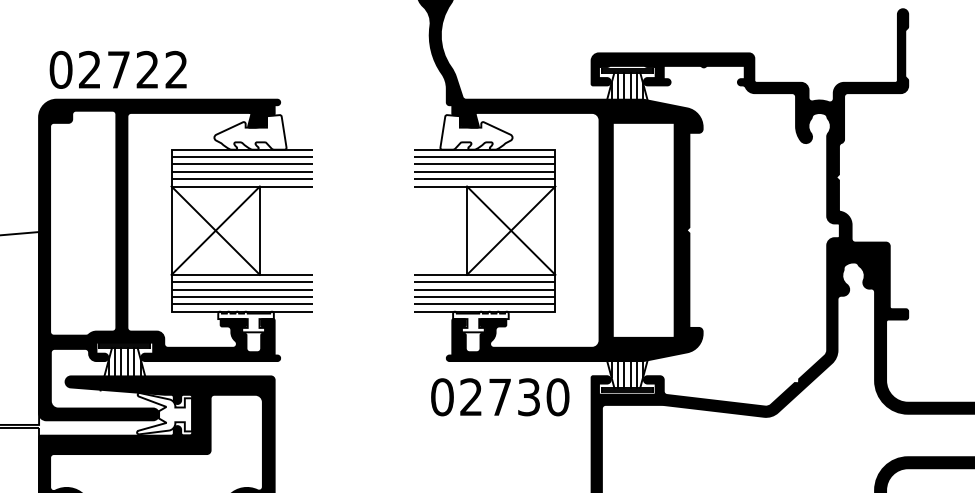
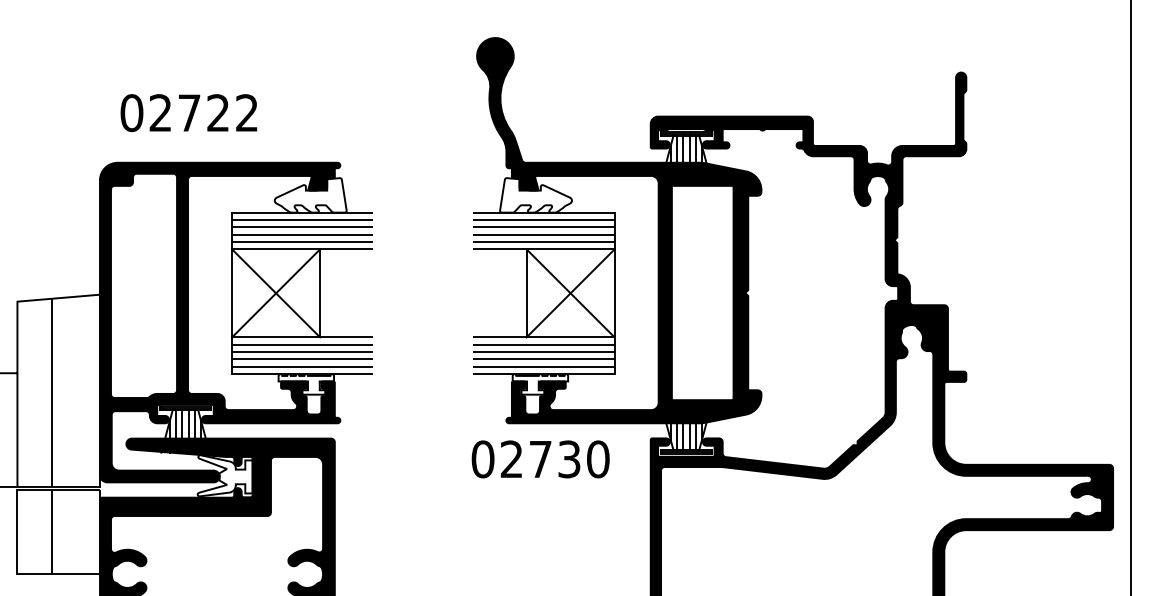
text: (117, 70) -> (188, 113), moved
text: (500, 397) -> (540, 459), moved

